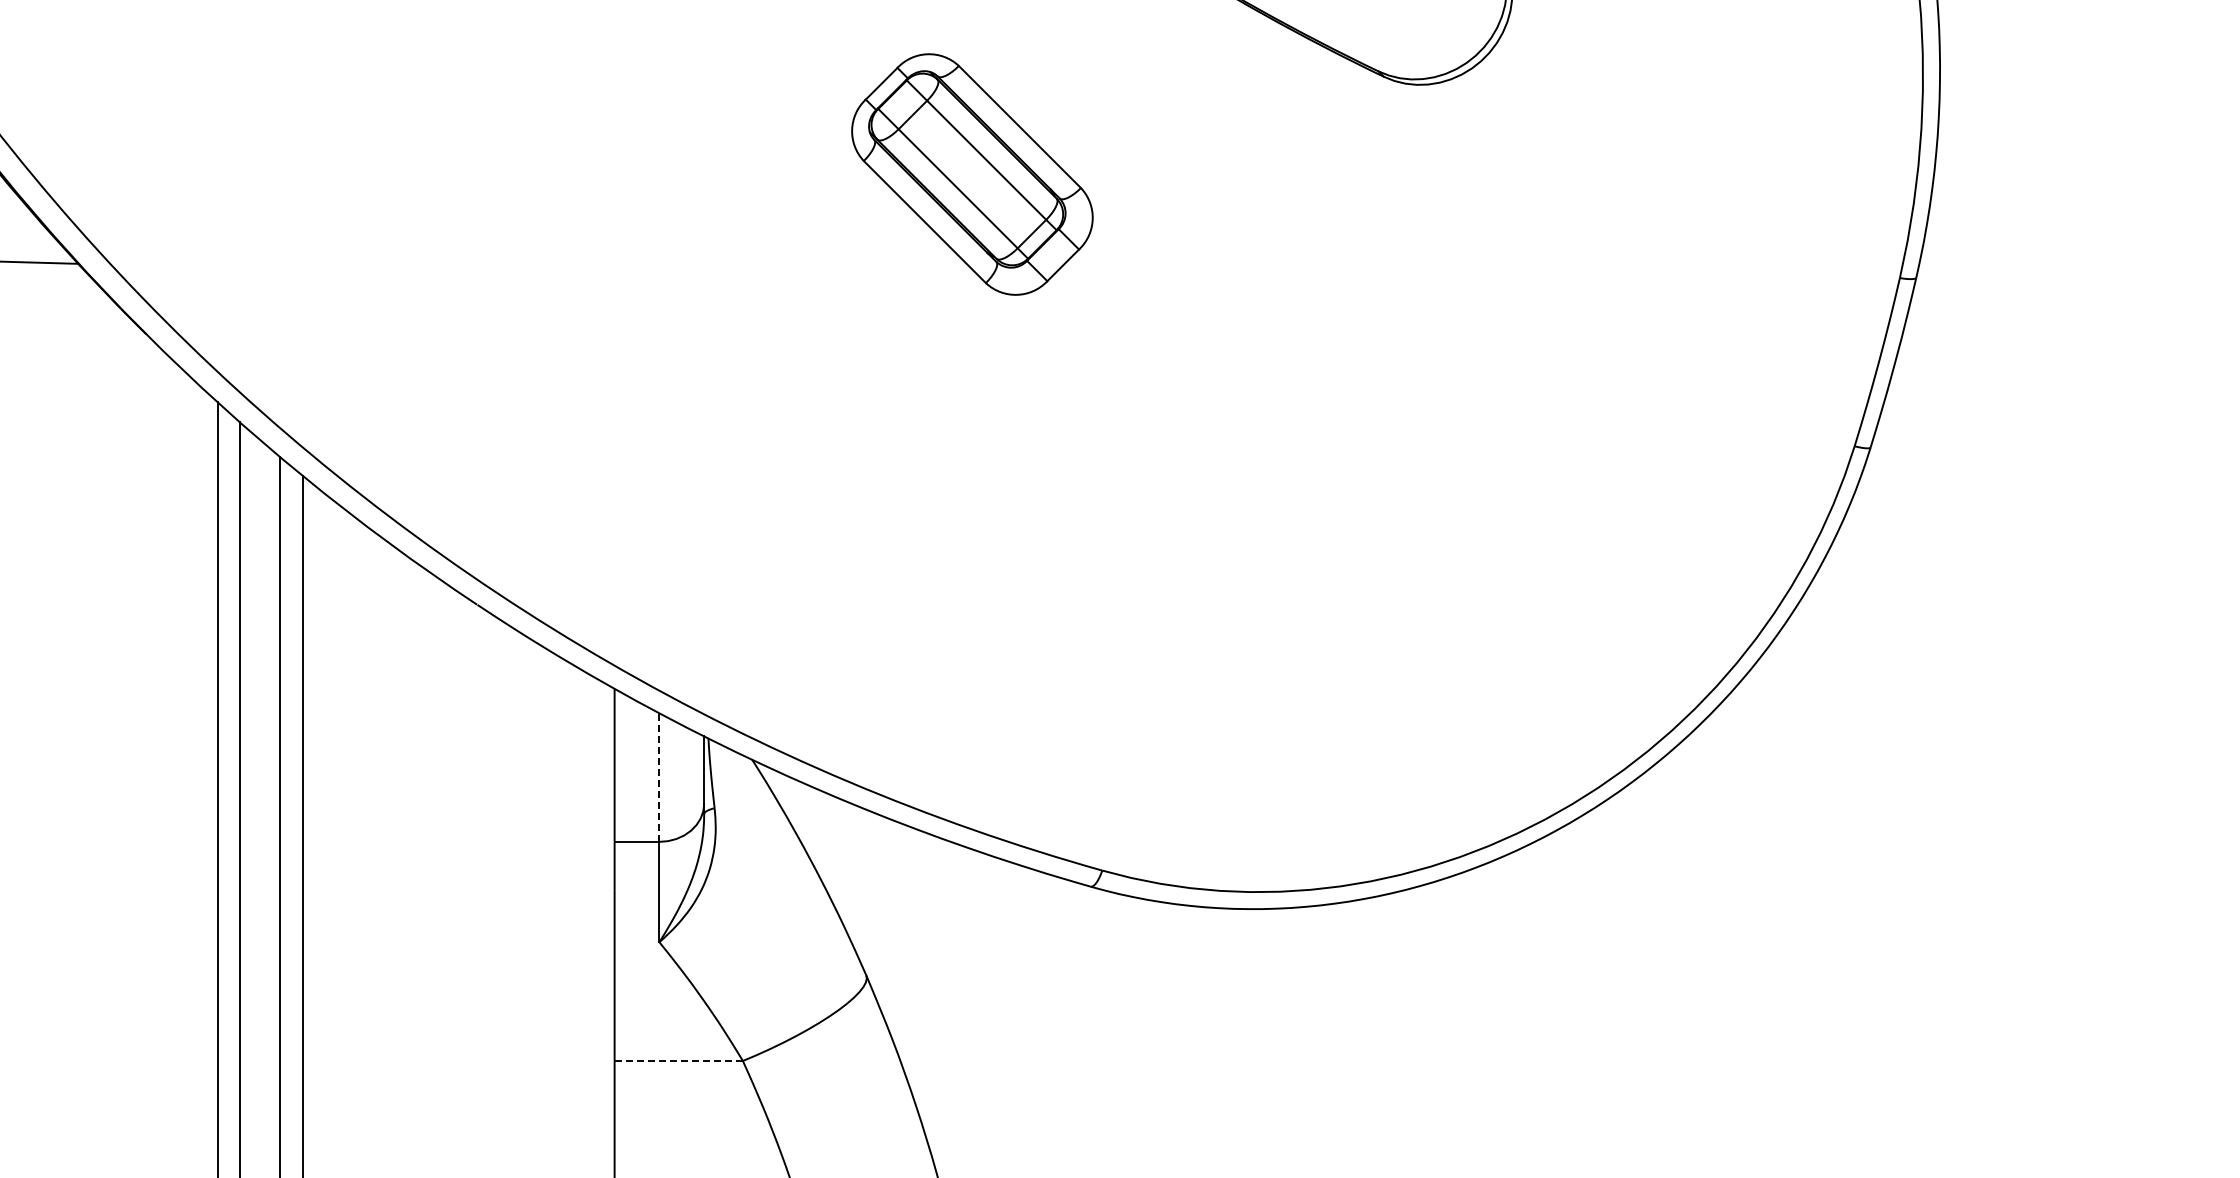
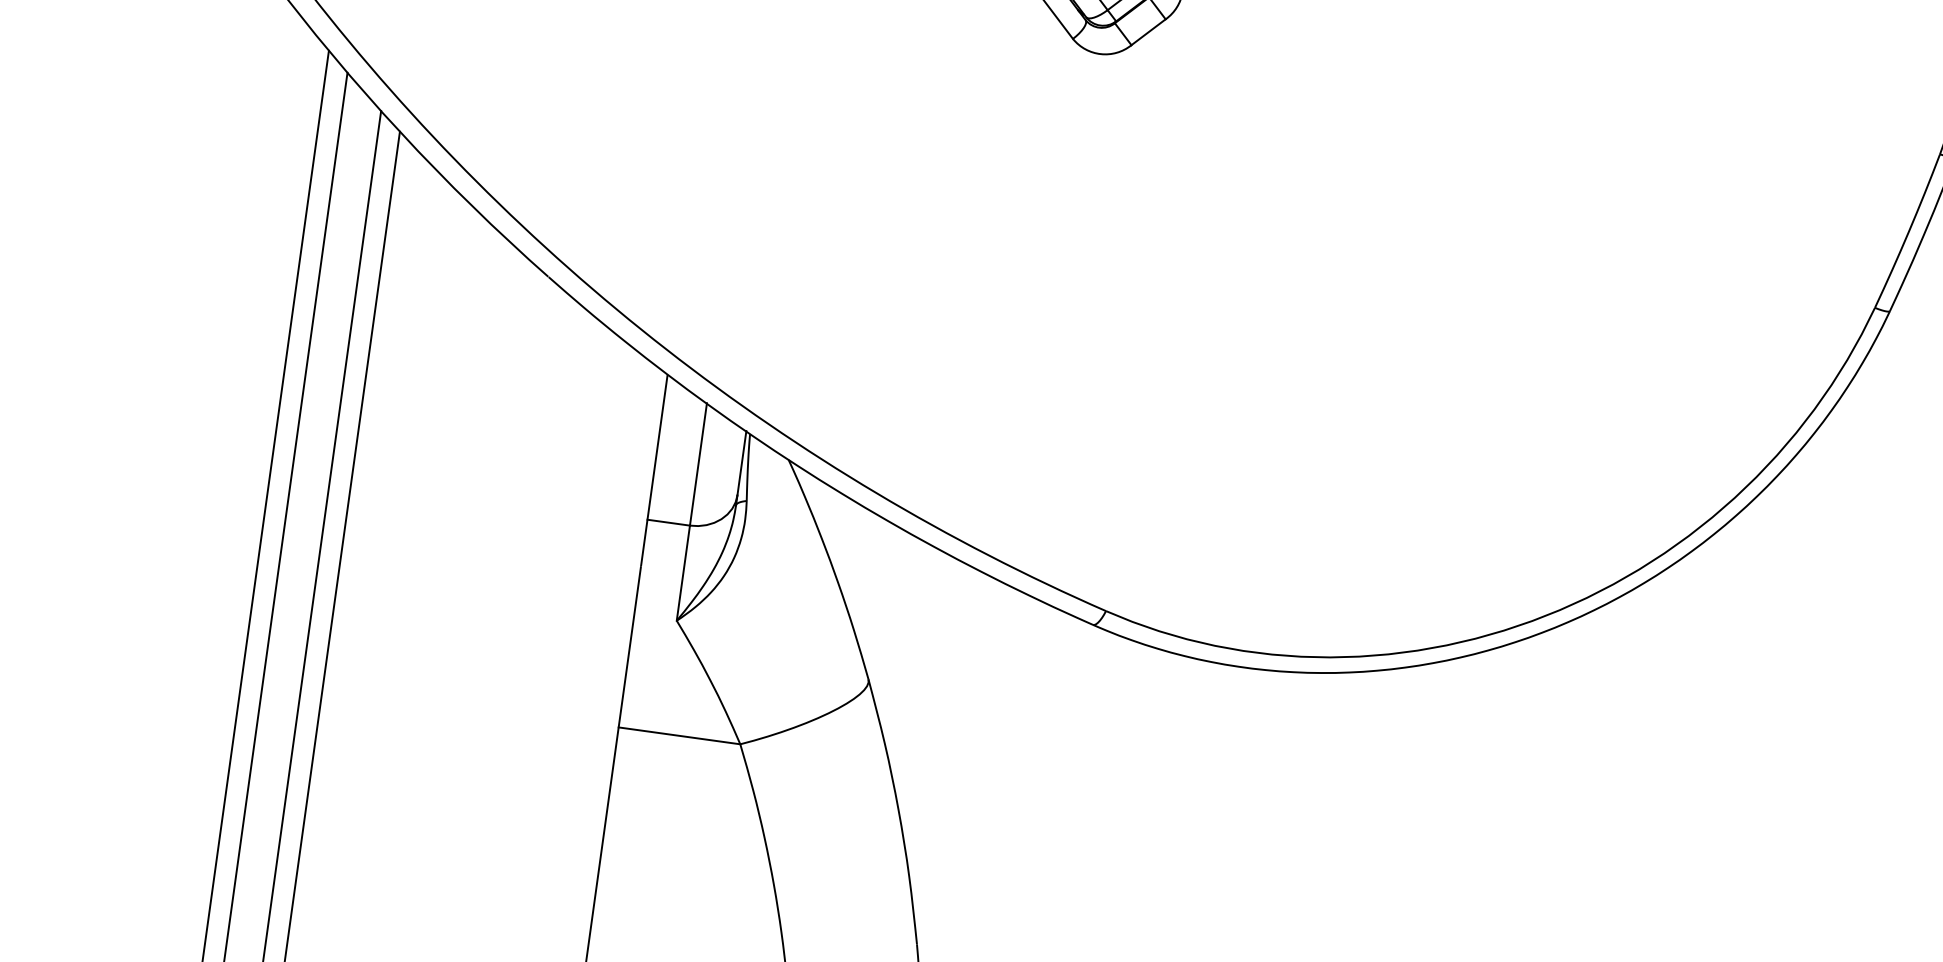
line: (659, 777) -> (698, 464), dashed -> solid
line: (678, 1060) -> (679, 735), dashed -> solid

